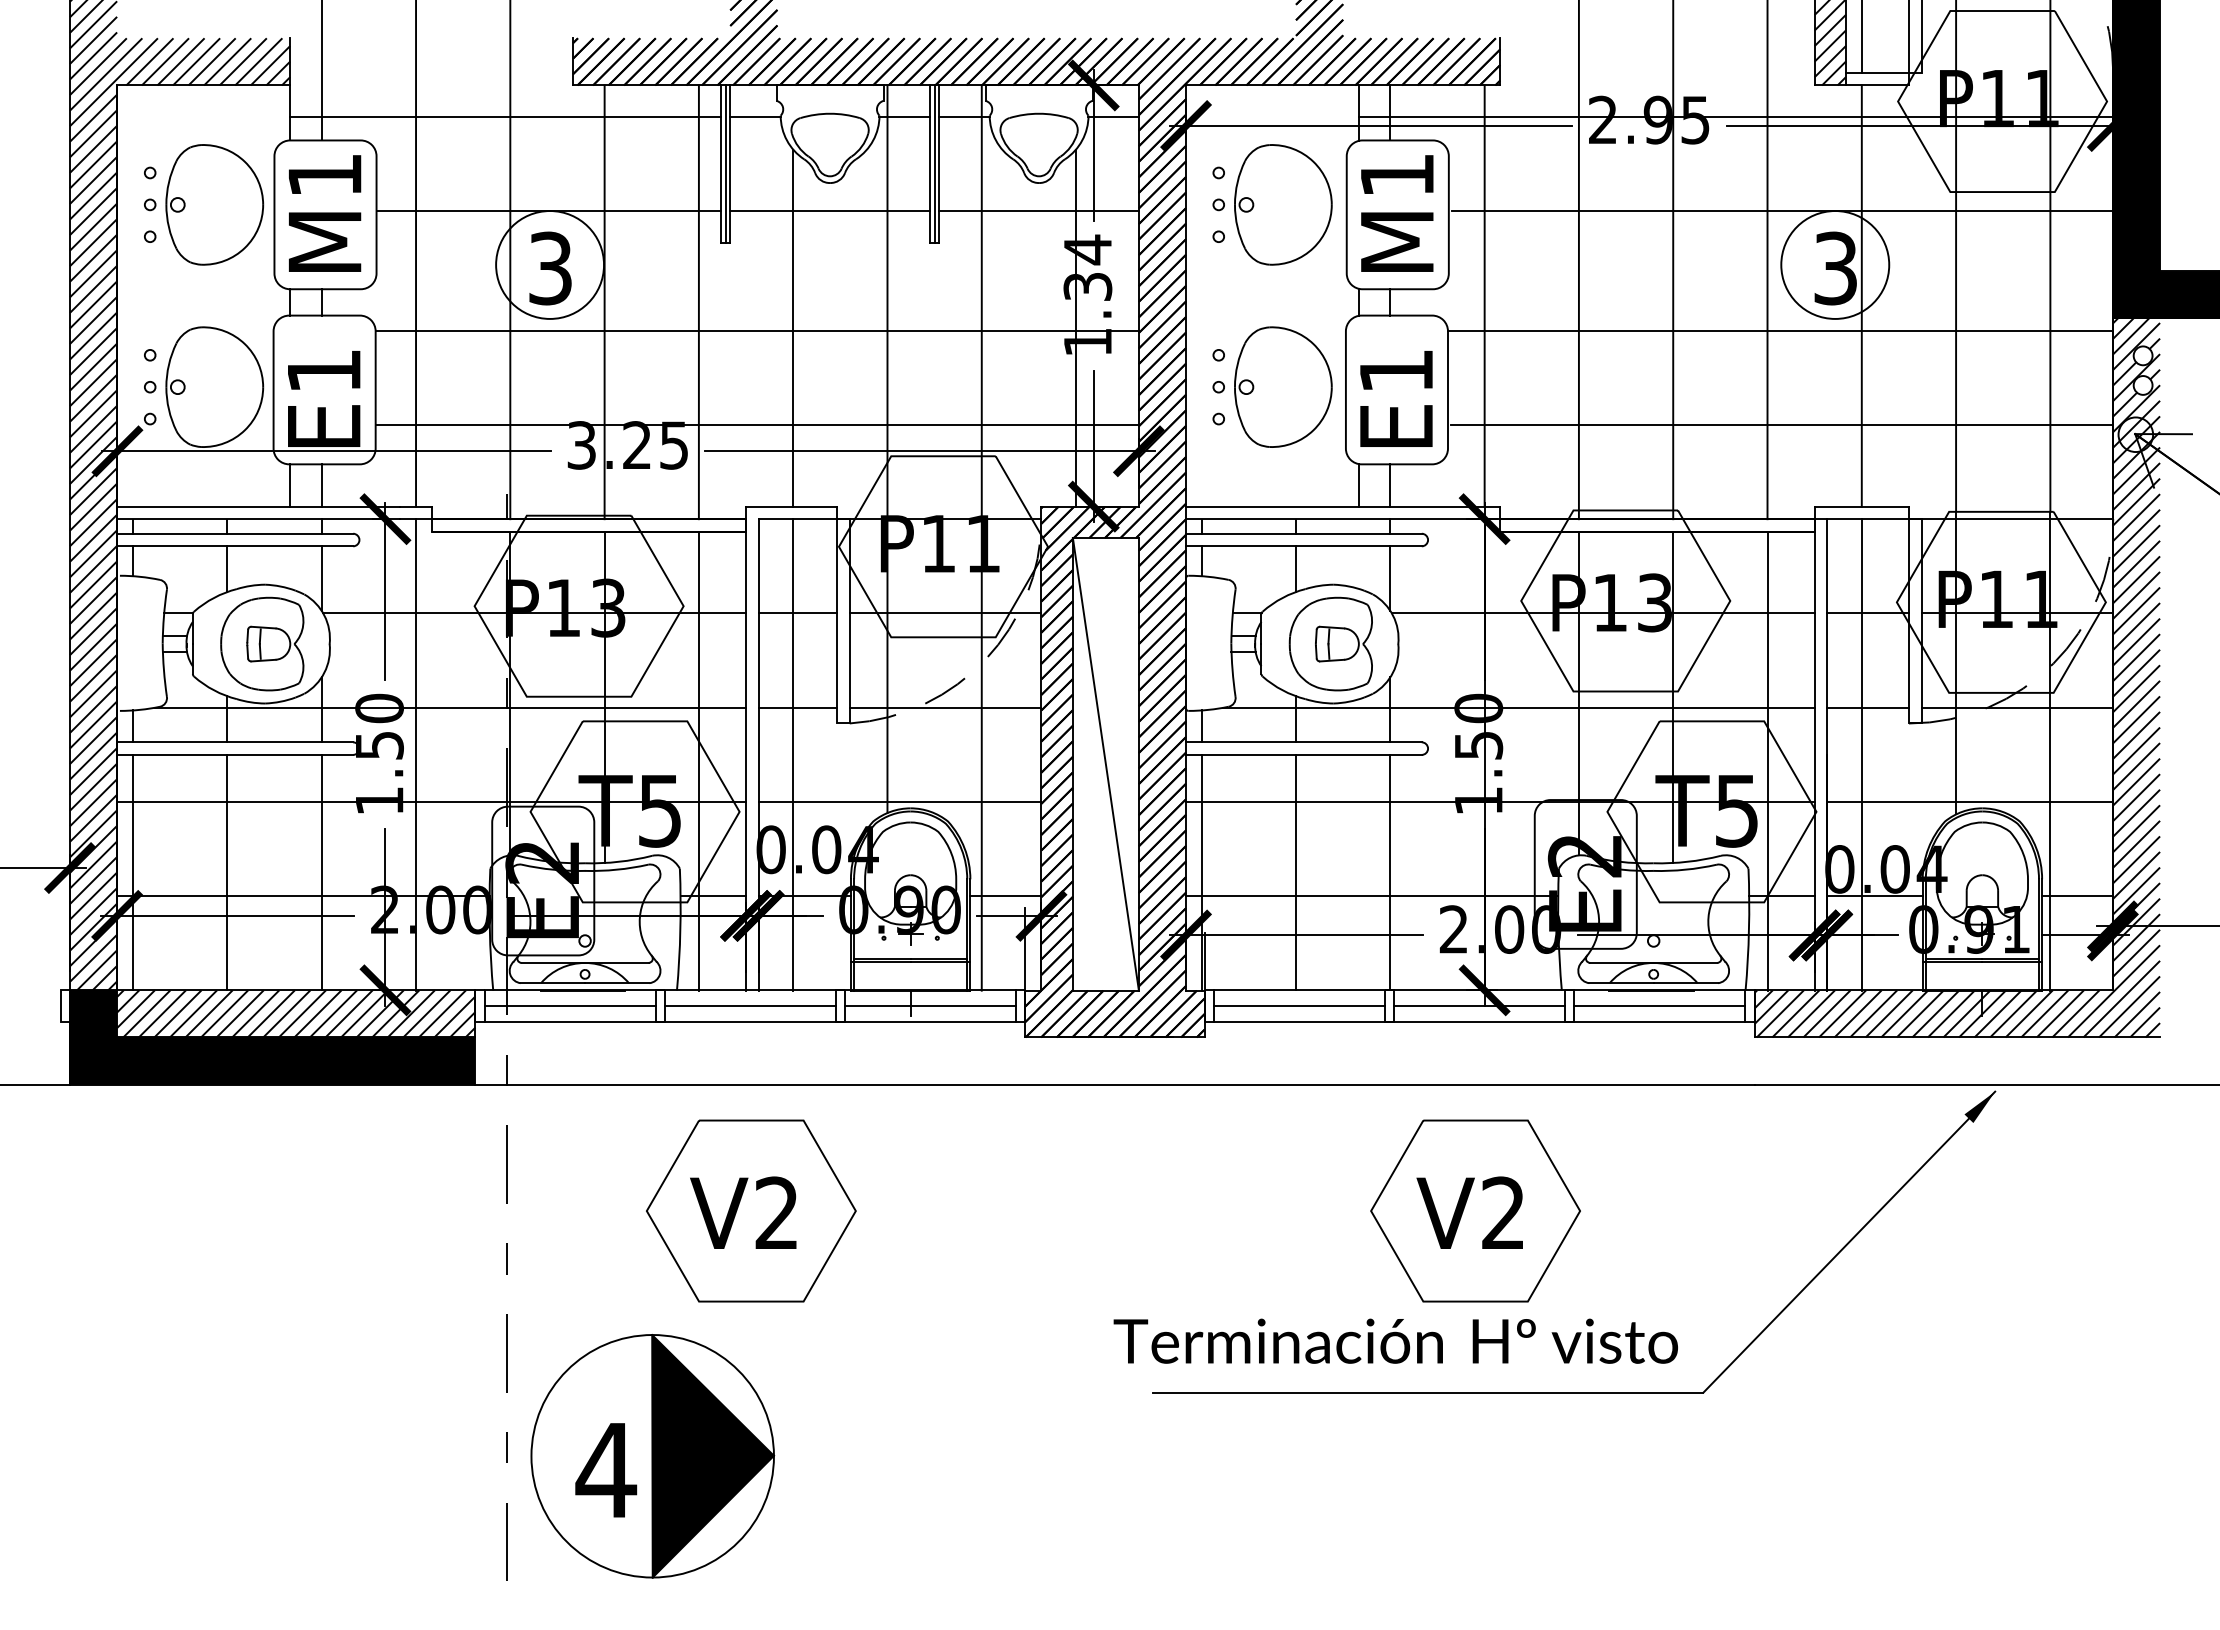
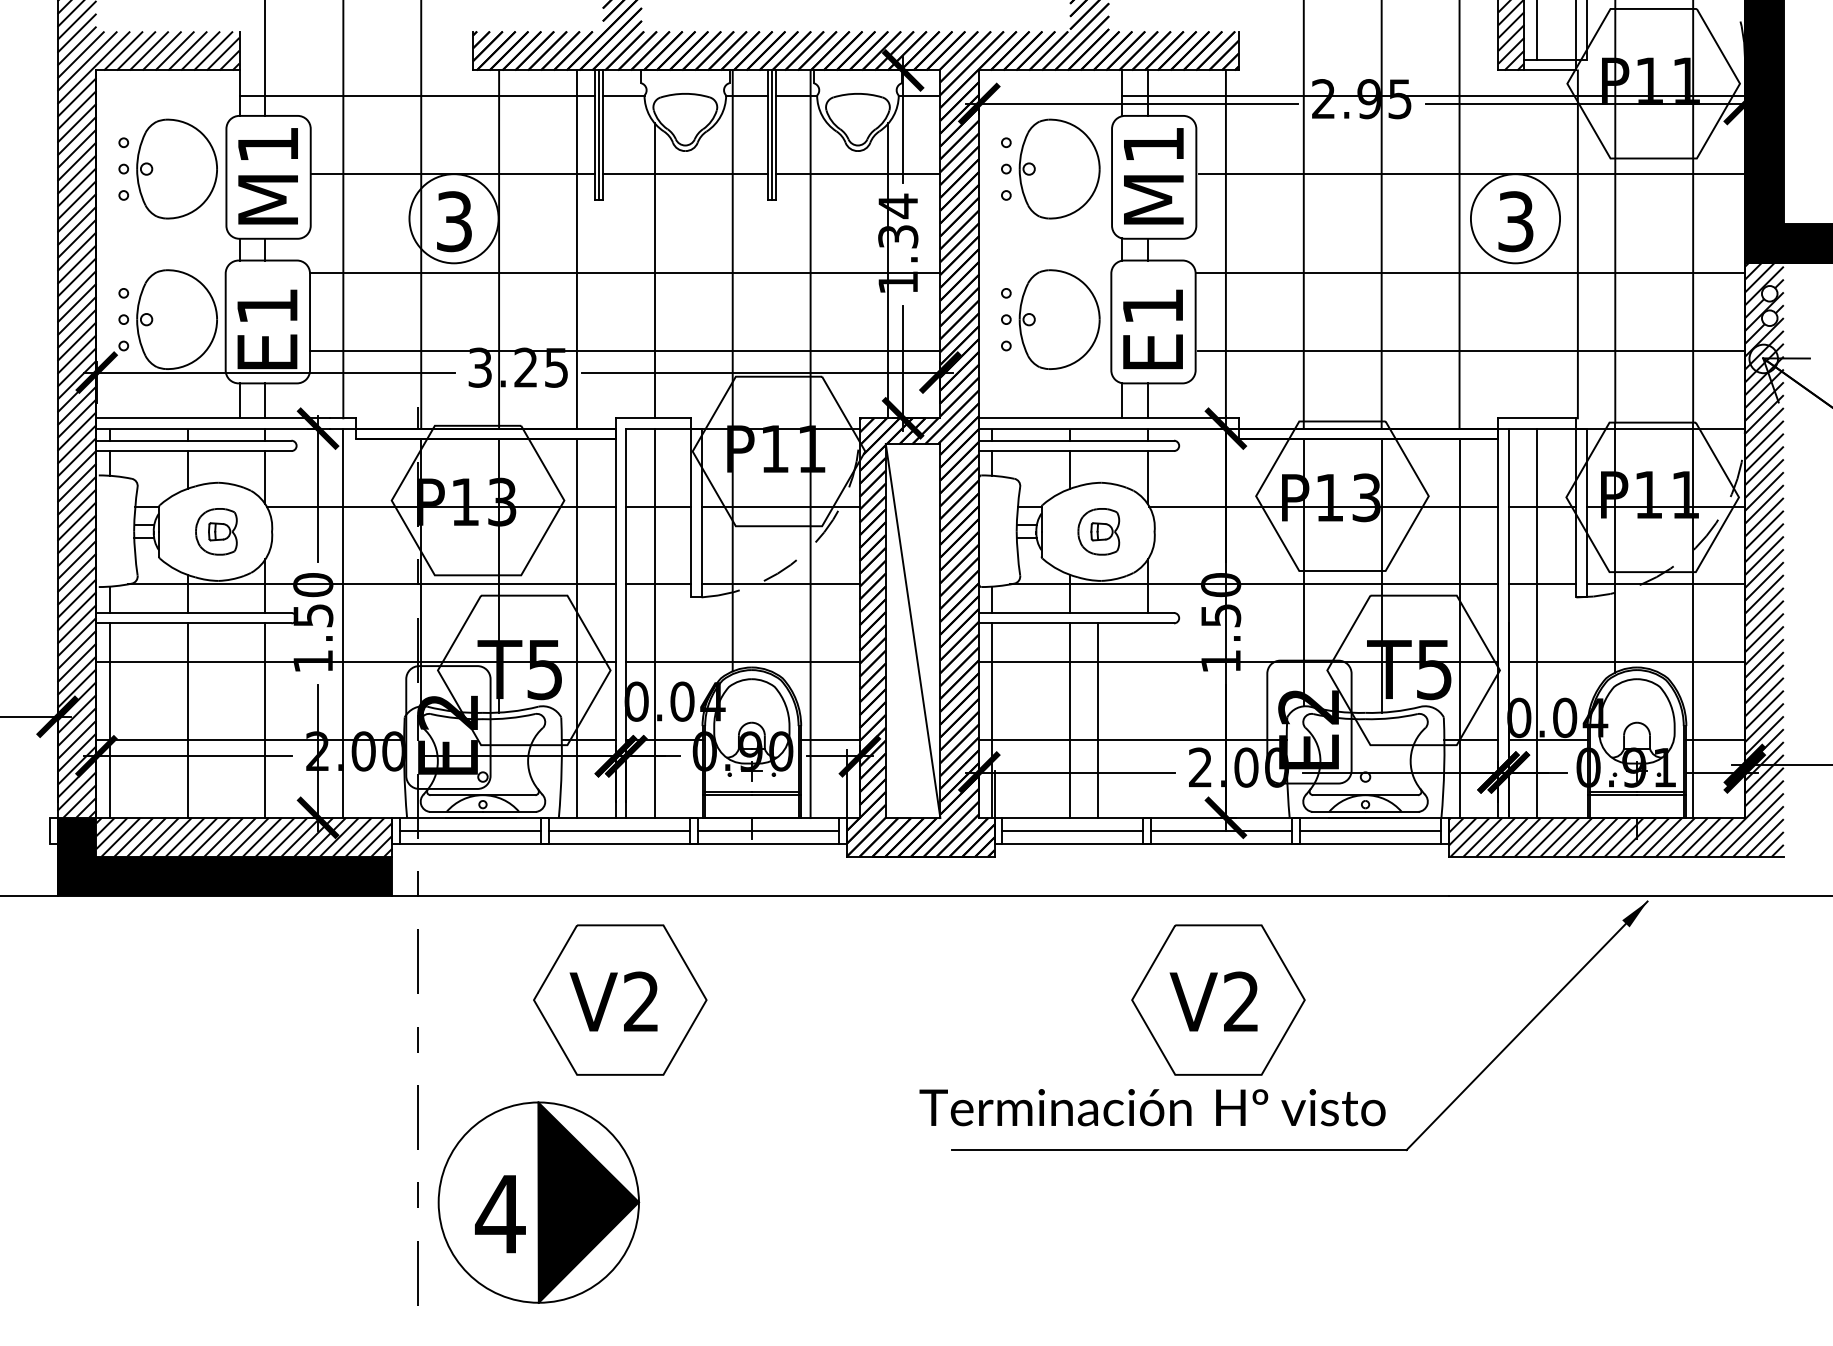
line: (1861, 295) -> (1577, 243), moved
part: (262, 643) -> (216, 531), size x0.6
part: (1330, 643) -> (1098, 531), size x0.6
line: (1390, 872) -> (1098, 720), moved

